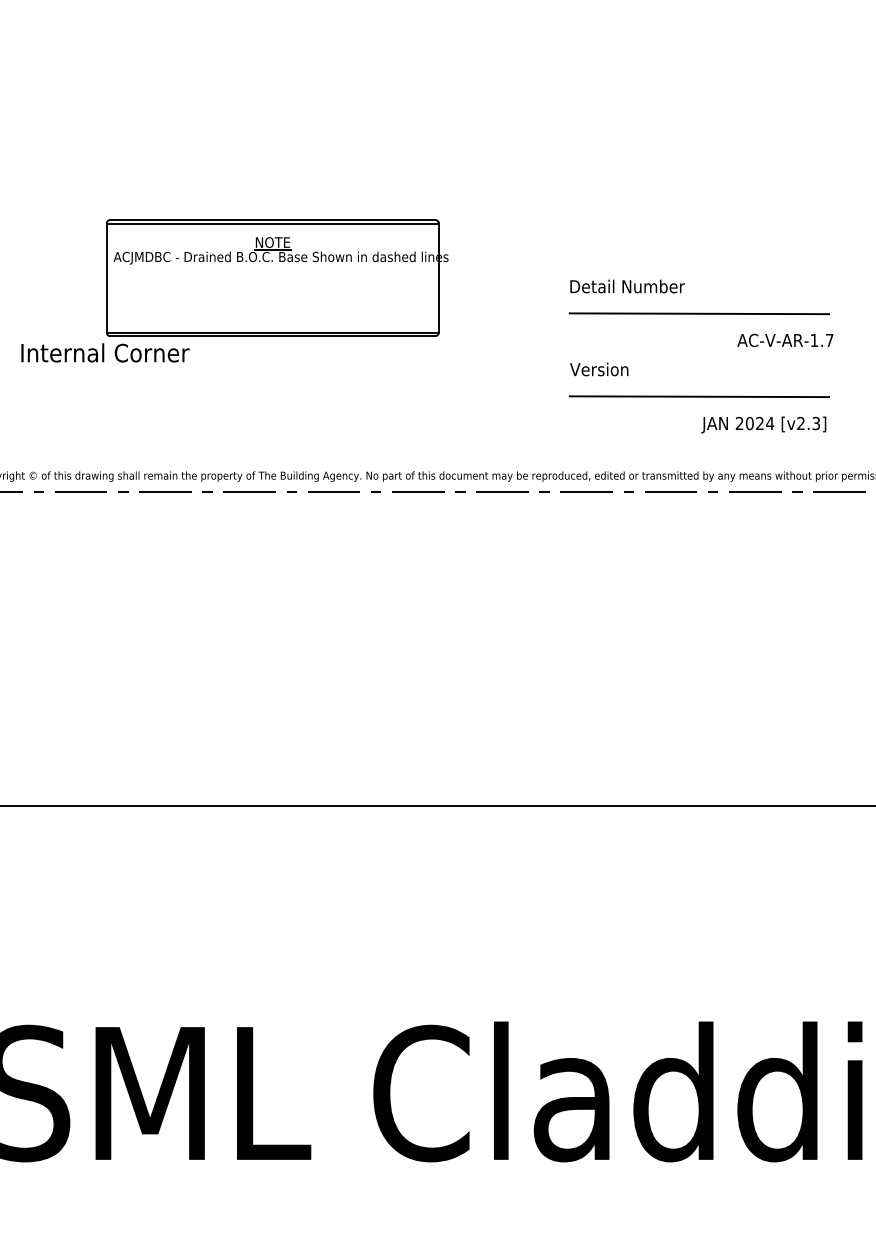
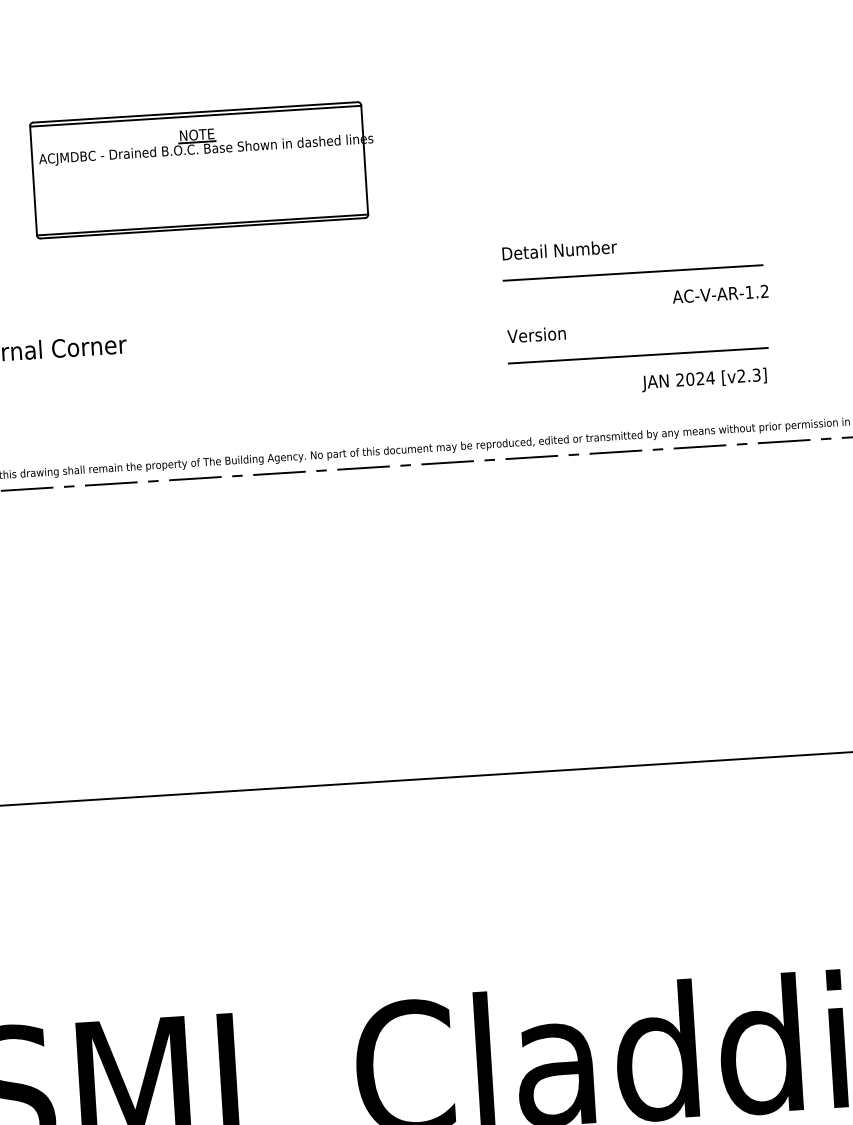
part: (277, 277) -> (203, 169), moved
text: (829, 339) -> (764, 290), AC-V-AR-1.7 -> AC-V-AR-1.2

